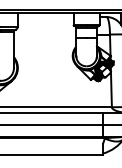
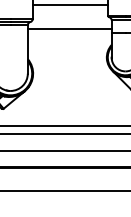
line: (45, 17) -> (70, 5), added
line: (44, 34) -> (68, 28), added

